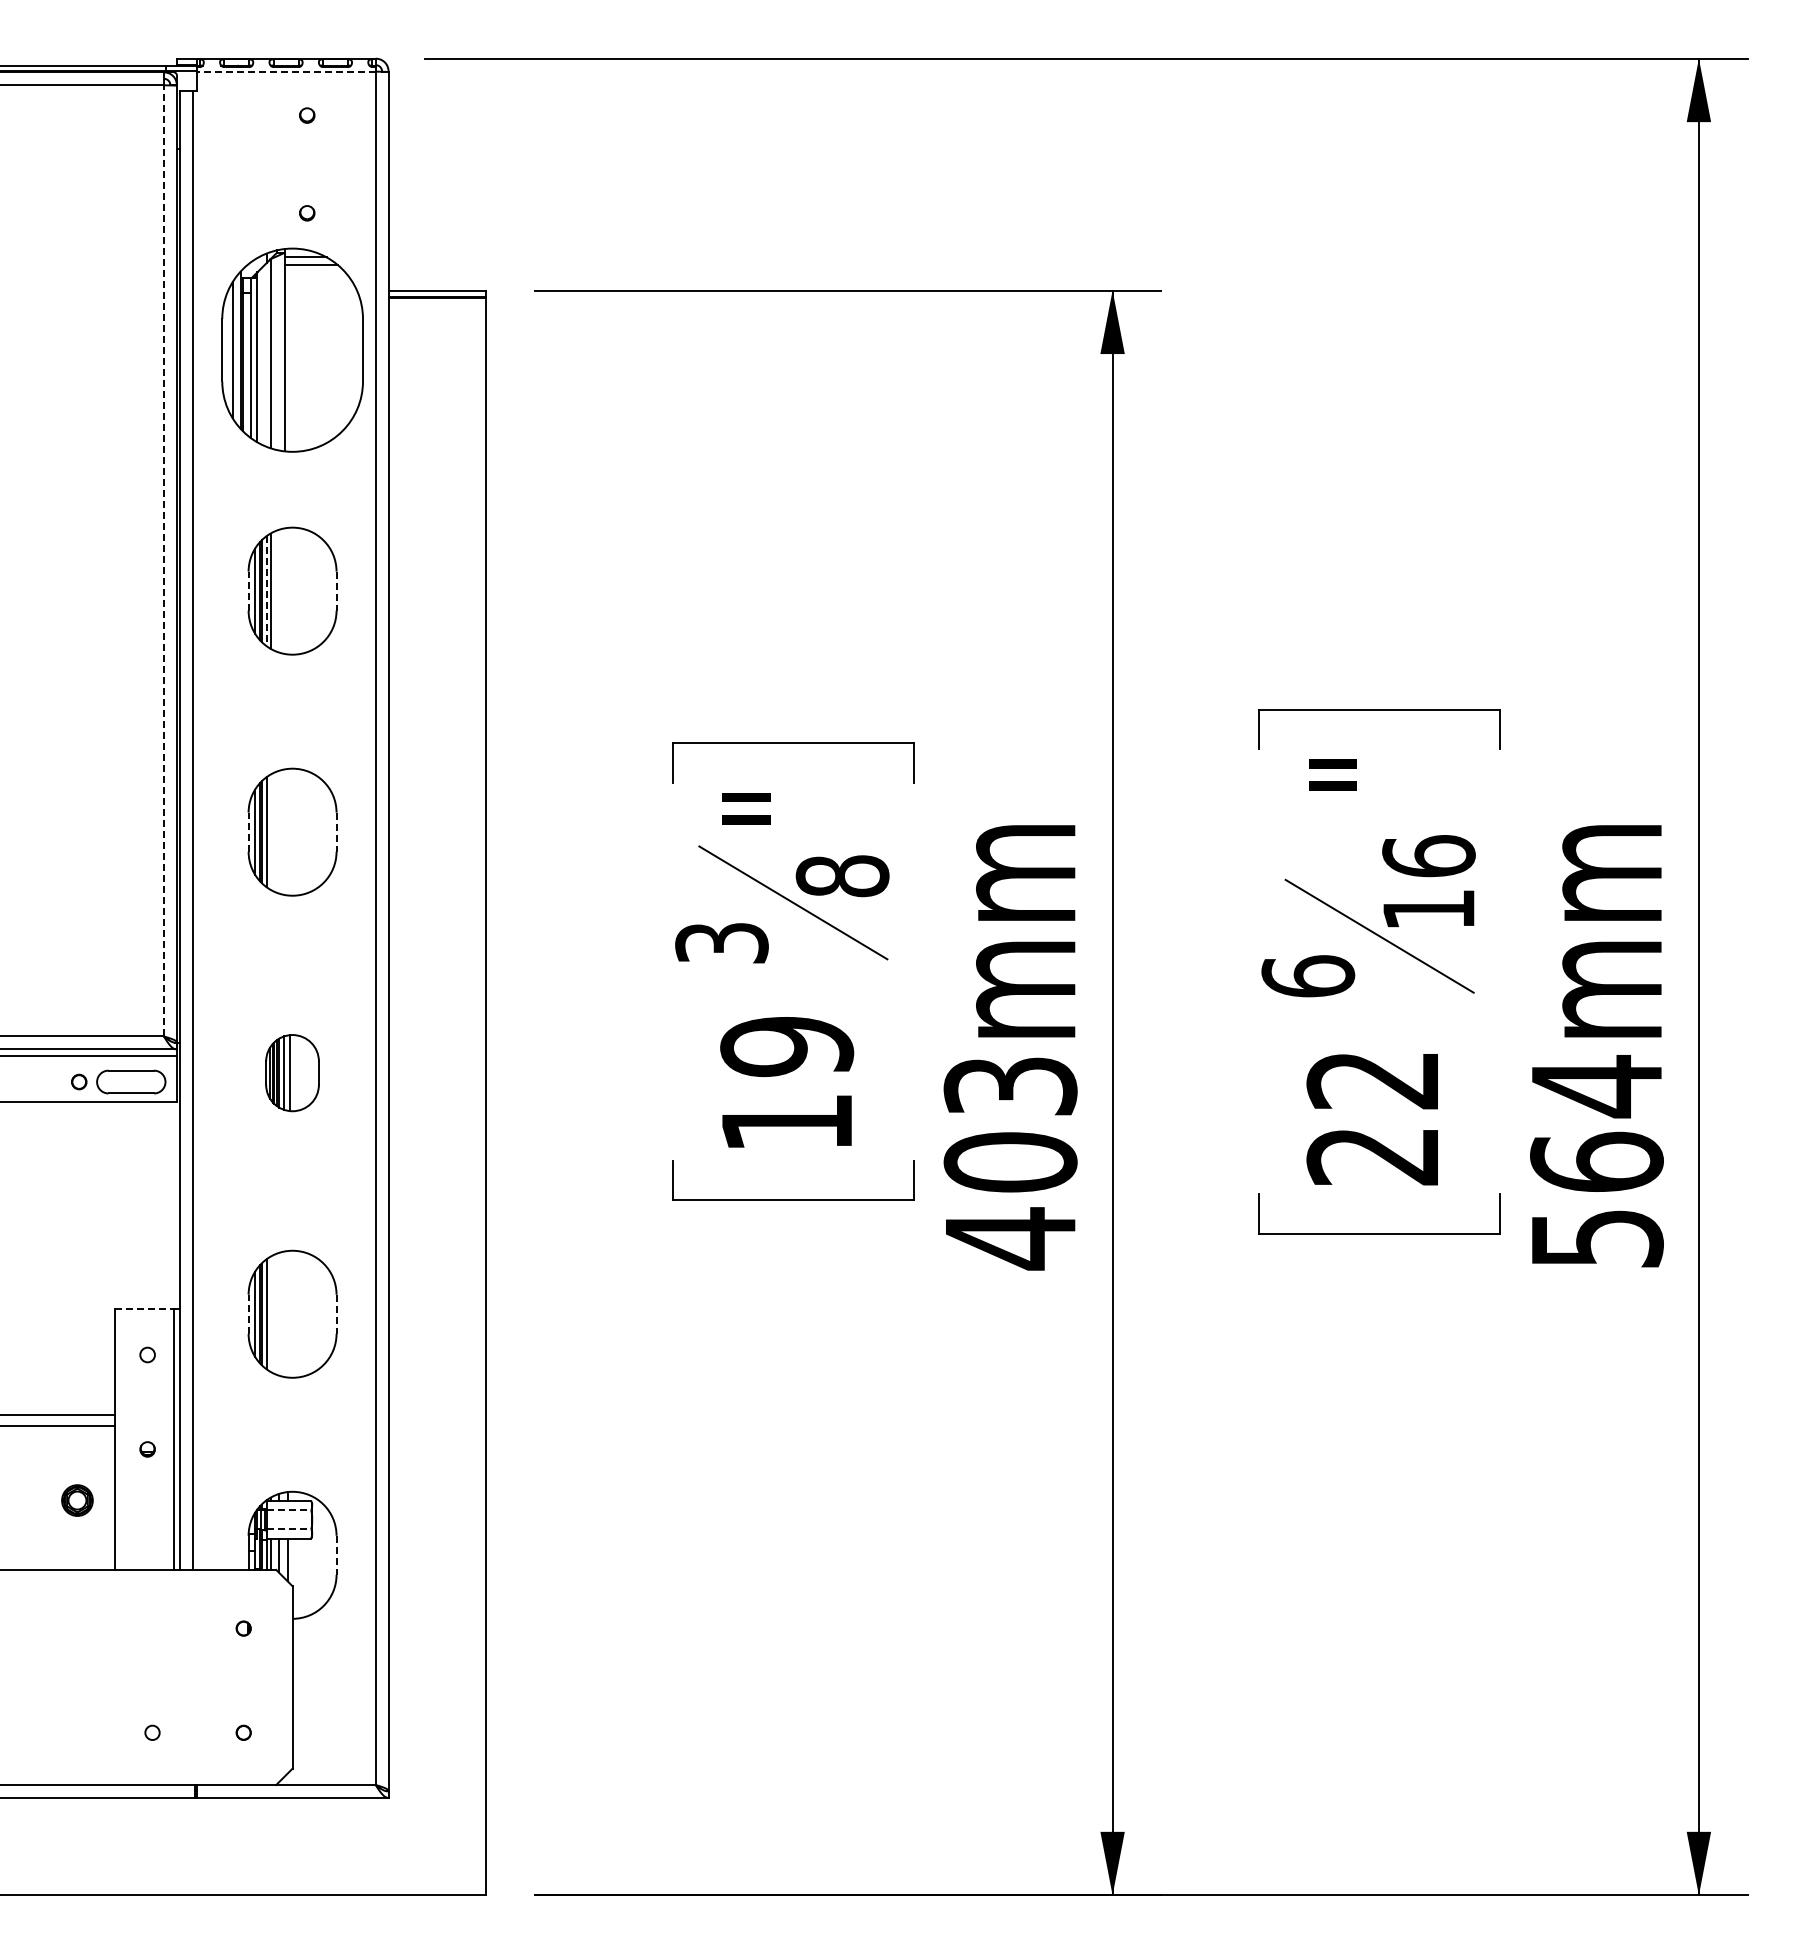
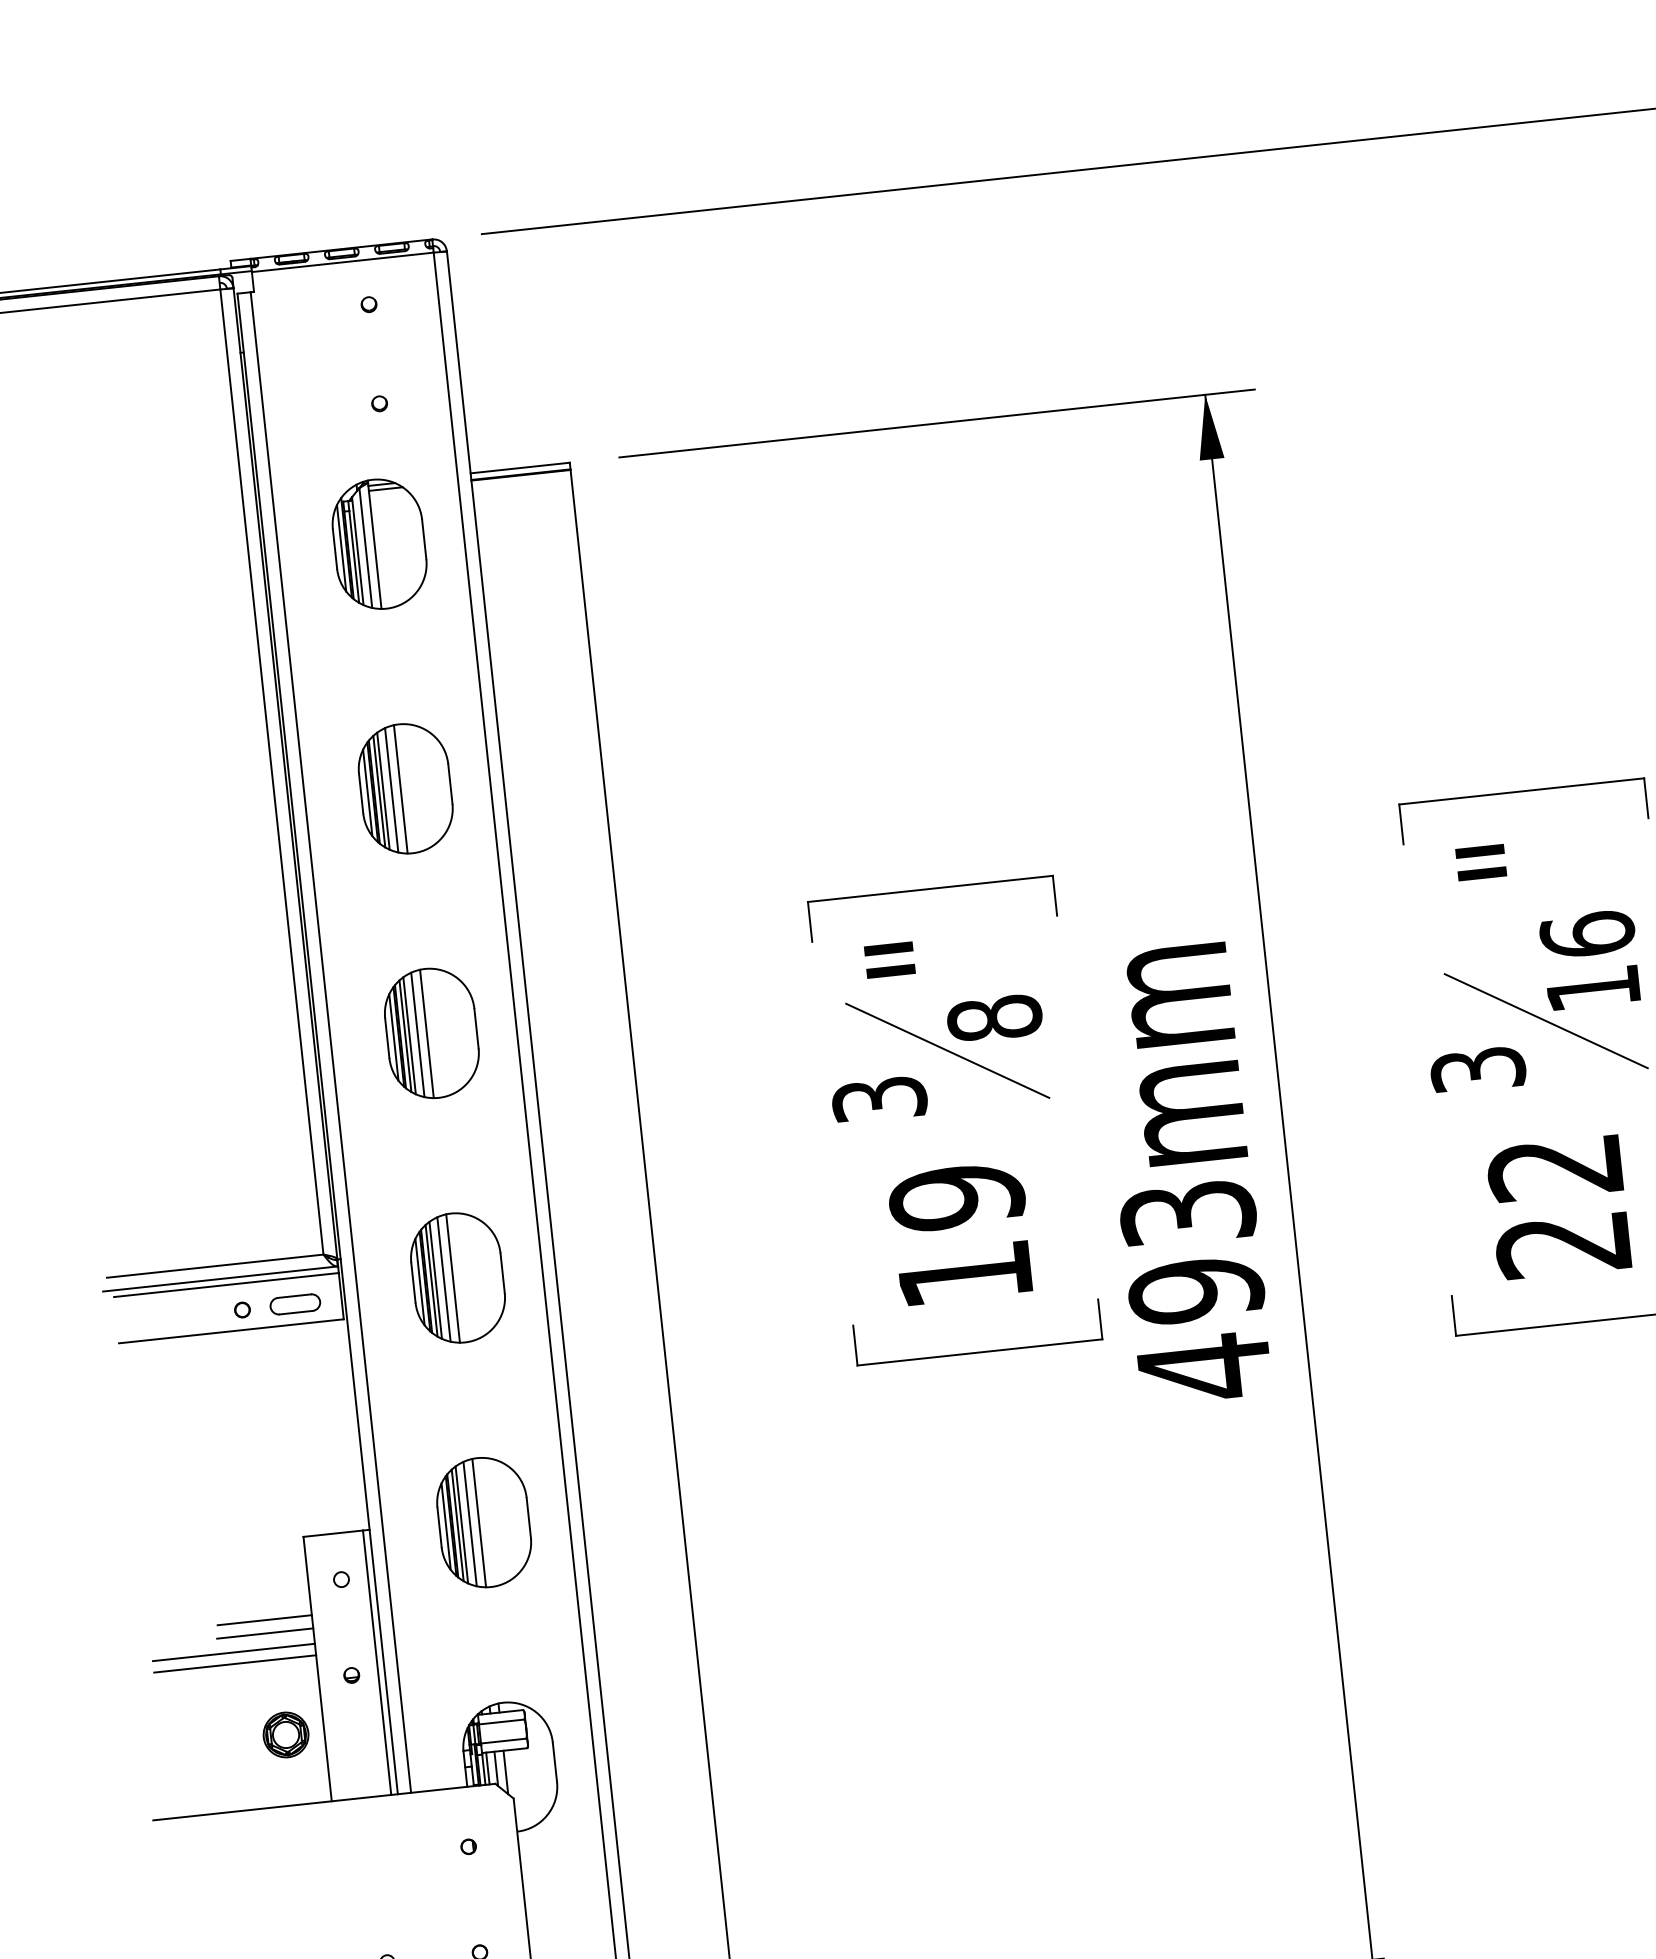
line: (286, 71) -> (343, 262), dashed -> solid
part: (292, 349) -> (379, 543), size x0.62
line: (163, 560) -> (271, 771), dashed -> solid
line: (278, 590) -> (391, 789), added
line: (287, 590) -> (400, 788), added
line: (248, 591) -> (361, 793), dashed -> solid
line: (266, 591) -> (379, 791), dashed -> solid
line: (336, 591) -> (450, 784), dashed -> solid
line: (270, 831) -> (409, 1035), added
line: (278, 831) -> (417, 1034), added
line: (287, 831) -> (426, 1033), added
line: (248, 832) -> (387, 1038), dashed -> solid
line: (336, 832) -> (476, 1028), dashed -> solid
text: (1308, 976) -> (1478, 1069), 6 -> 3
part: (292, 1072) -> (457, 1277), size x1.67
part: (131, 1081) -> (295, 1303), size x0.71
text: (1010, 1162) -> (1196, 1290), 403mm -> 493mm
line: (144, 1309) -> (333, 1533), dashed -> solid
line: (270, 1313) -> (461, 1524), added
line: (278, 1313) -> (469, 1523), added
line: (248, 1314) -> (439, 1527), dashed -> solid
line: (287, 1314) -> (479, 1523), added
line: (336, 1314) -> (528, 1518), dashed -> solid
line: (68, 1386) -> (264, 1620), added
line: (67, 1399) -> (265, 1633), added
part: (77, 1500) -> (286, 1734), size x1.43
line: (289, 1510) -> (502, 1722), dashed -> solid
line: (289, 1529) -> (504, 1741), dashed -> solid
line: (336, 1555) -> (554, 1762), dashed -> solid

